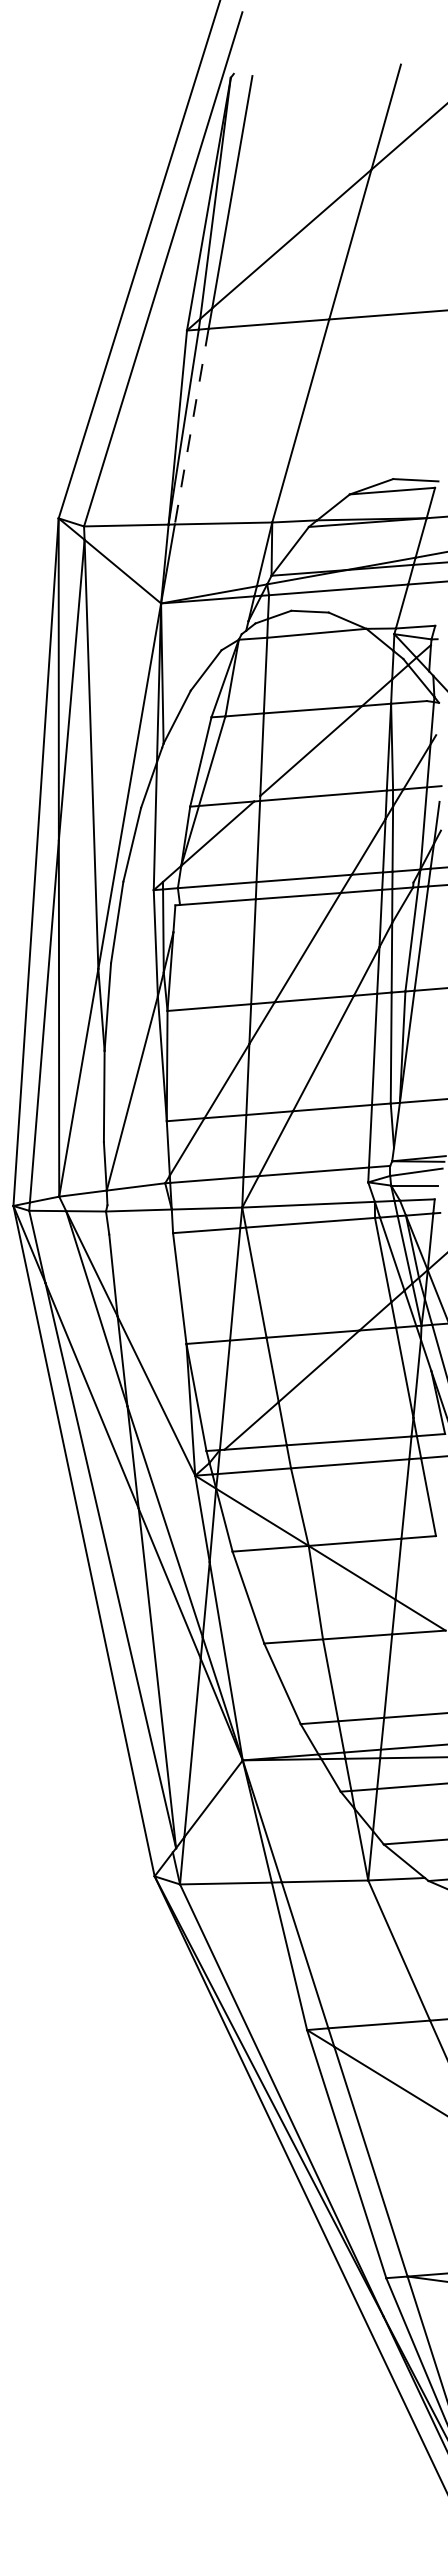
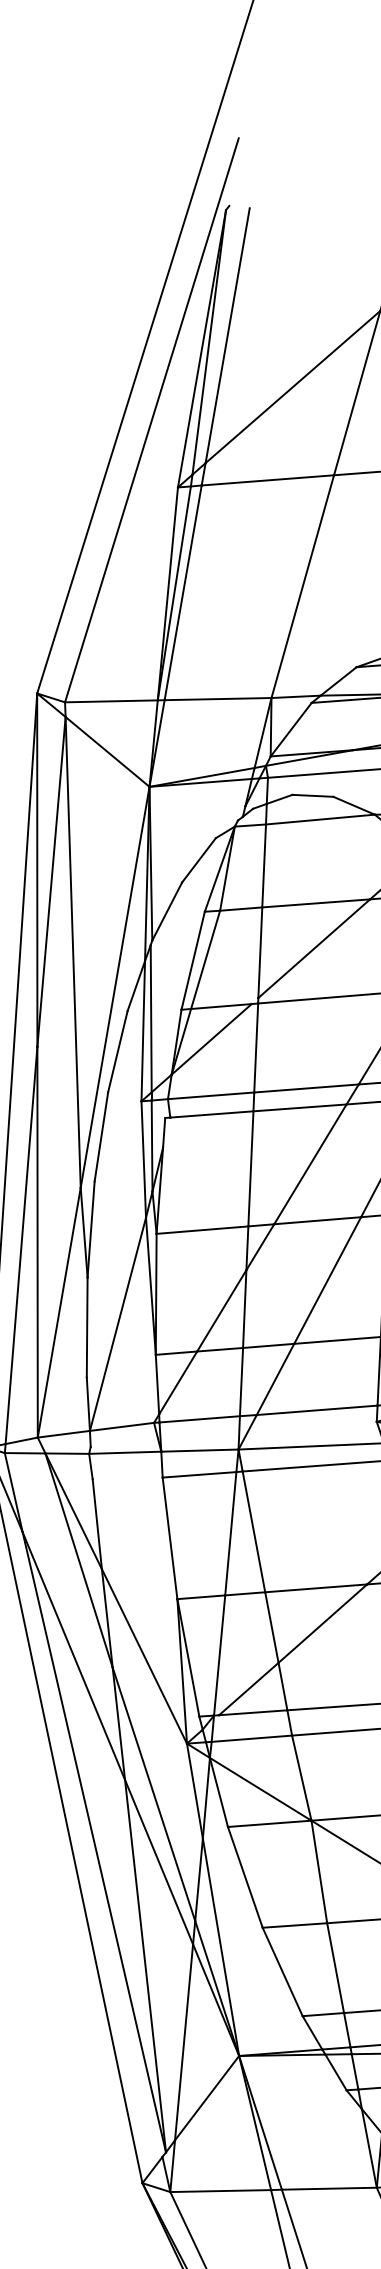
line: (191, 427) -> (182, 593), dashed -> solid
line: (162, 814) -> (151, 1018), added

